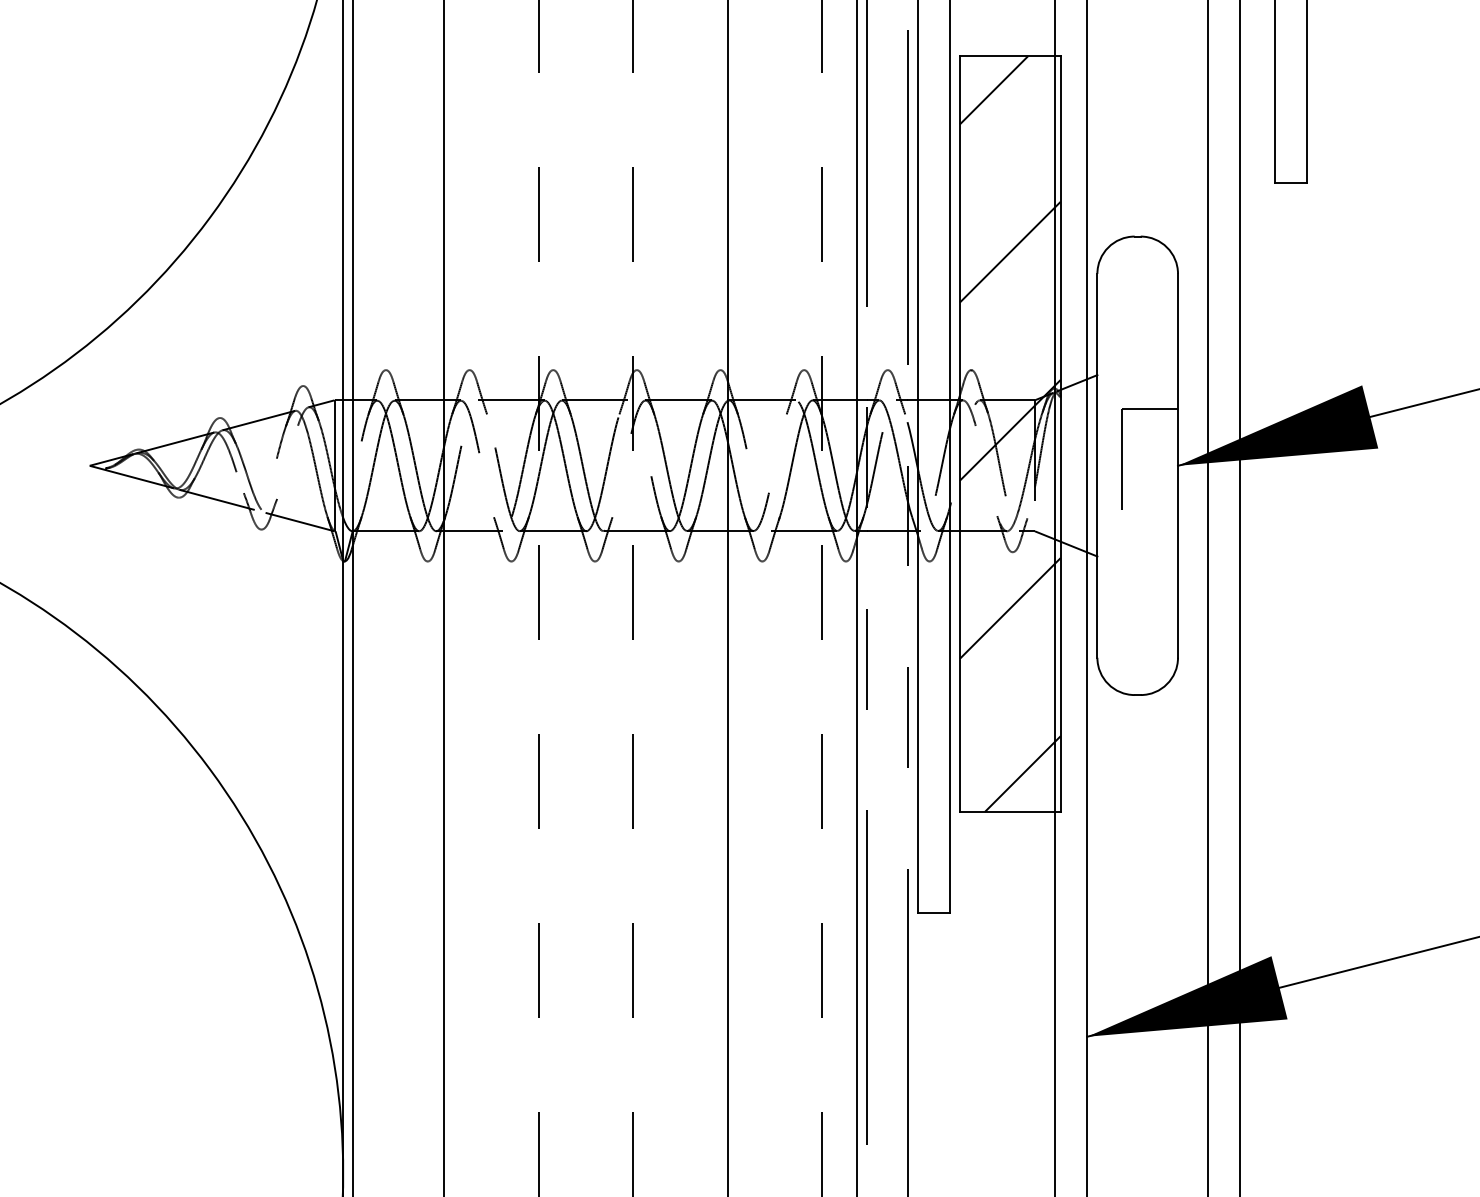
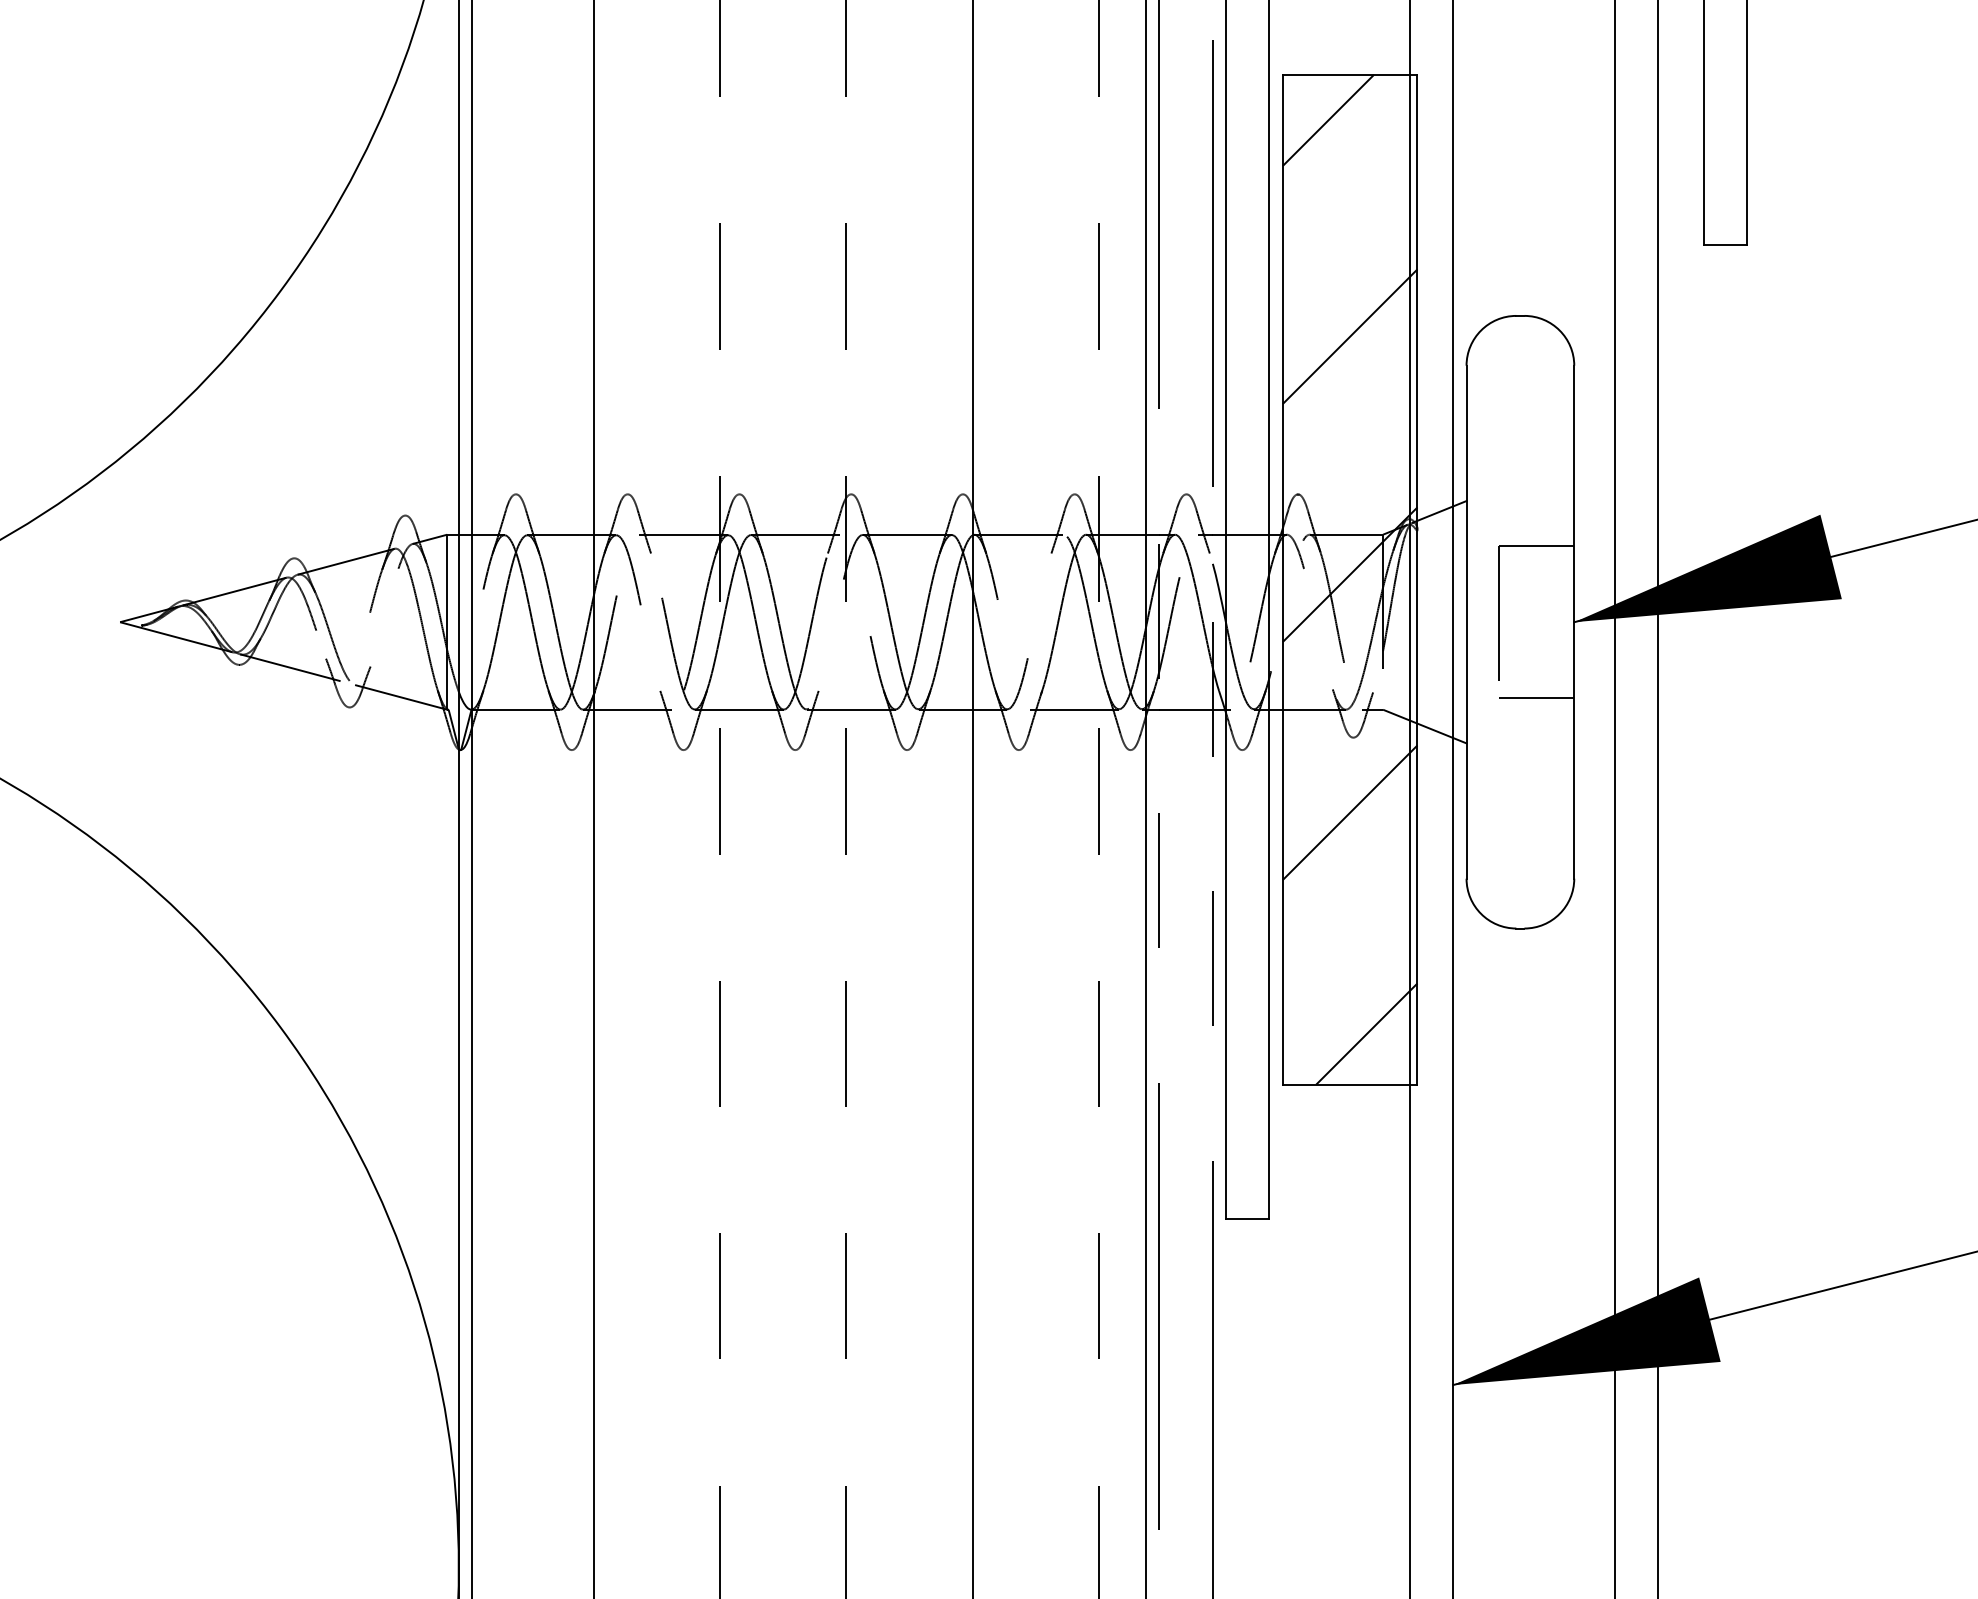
line: (1149, 522) -> (1536, 698), added

